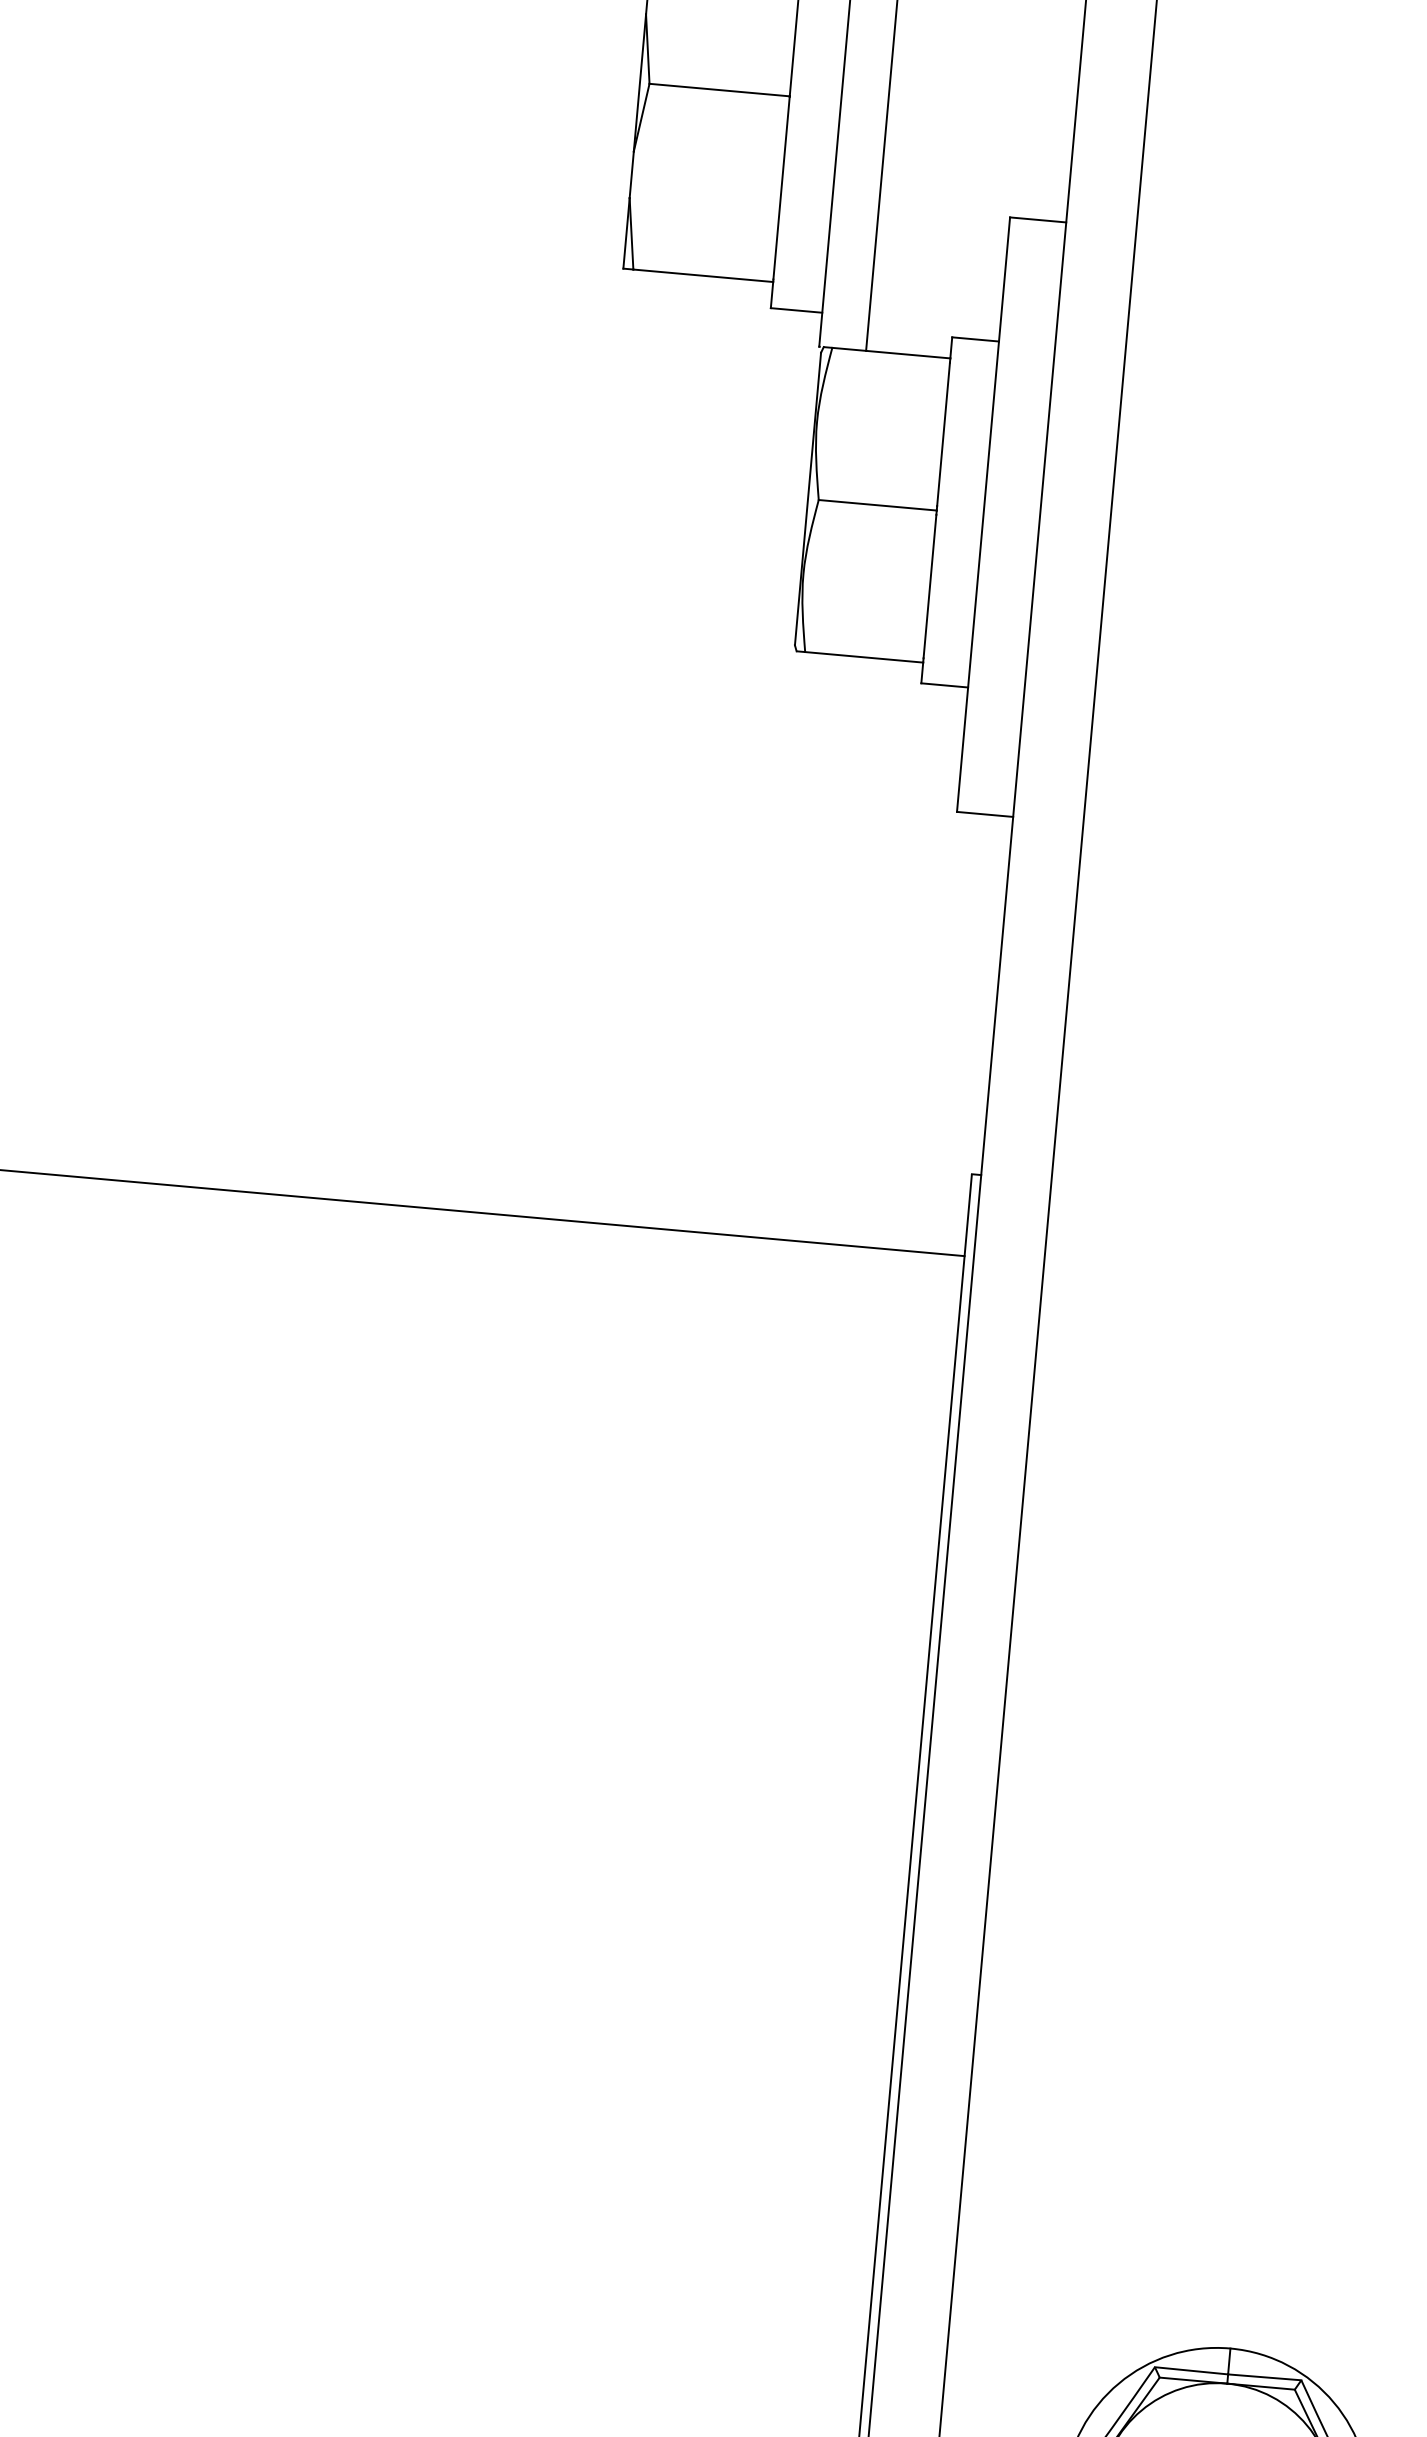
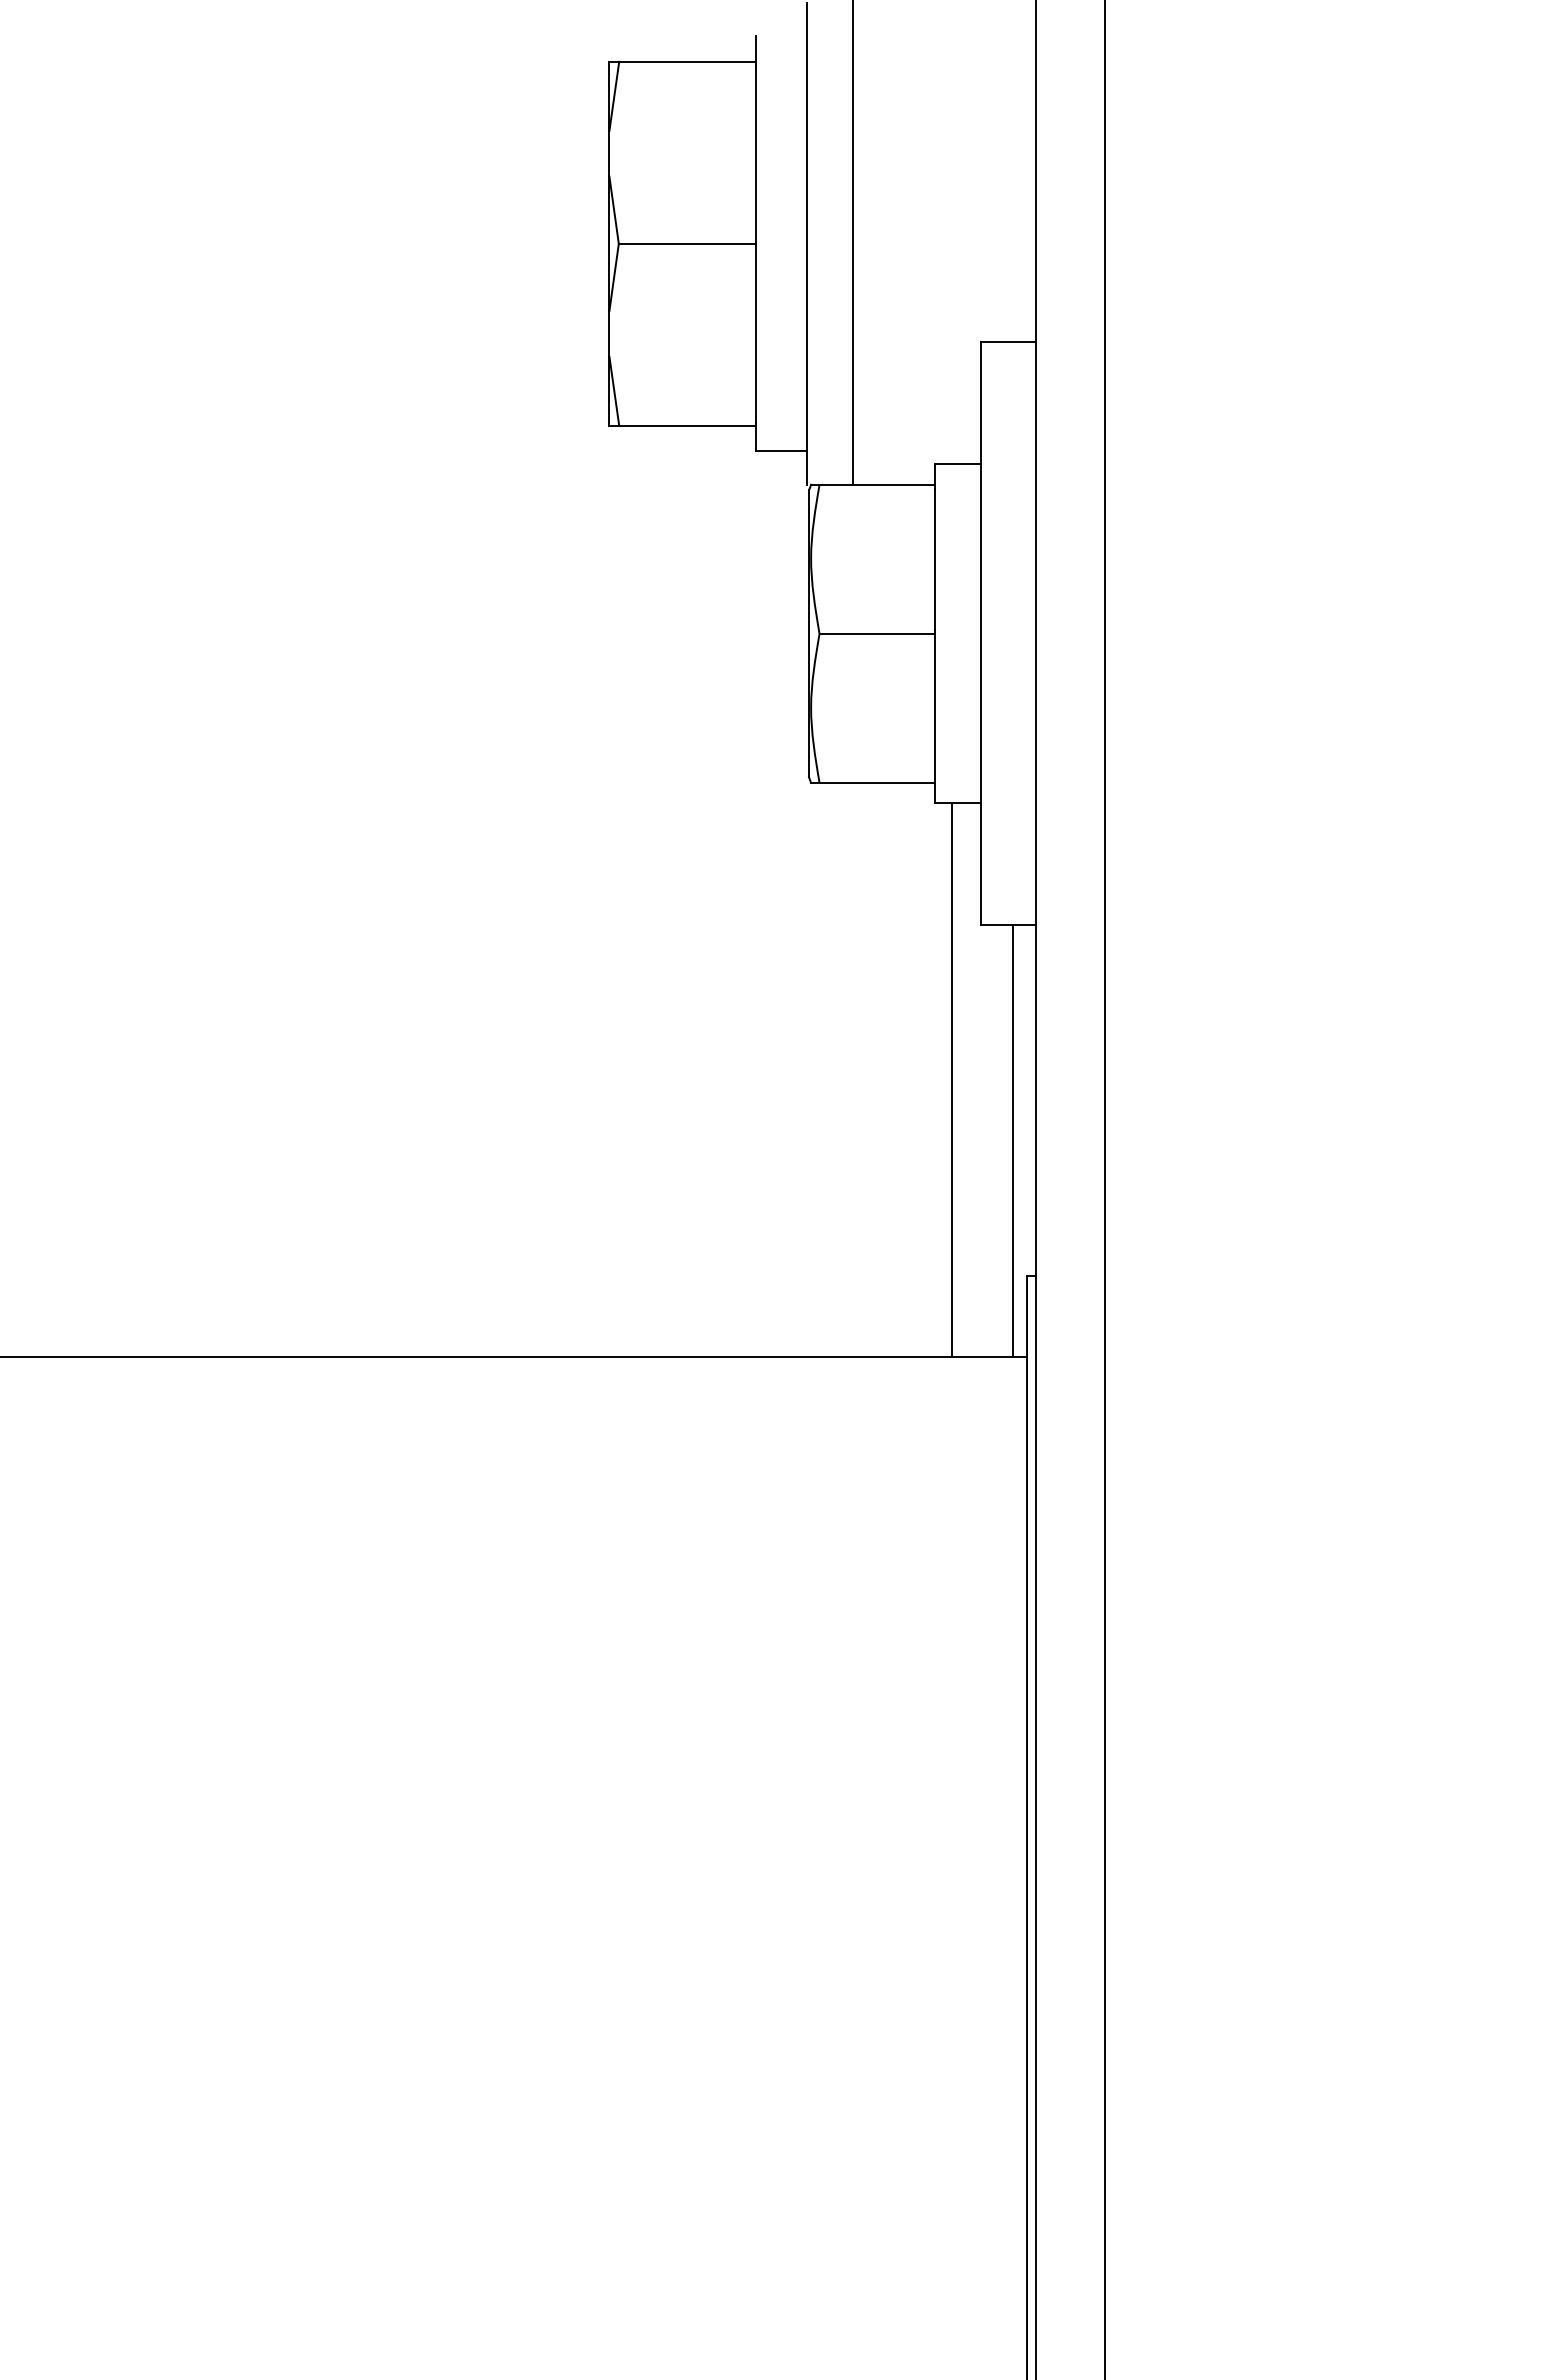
line: (912, 966) -> (951, 1079), added
line: (970, 1034) -> (1013, 1140), added

